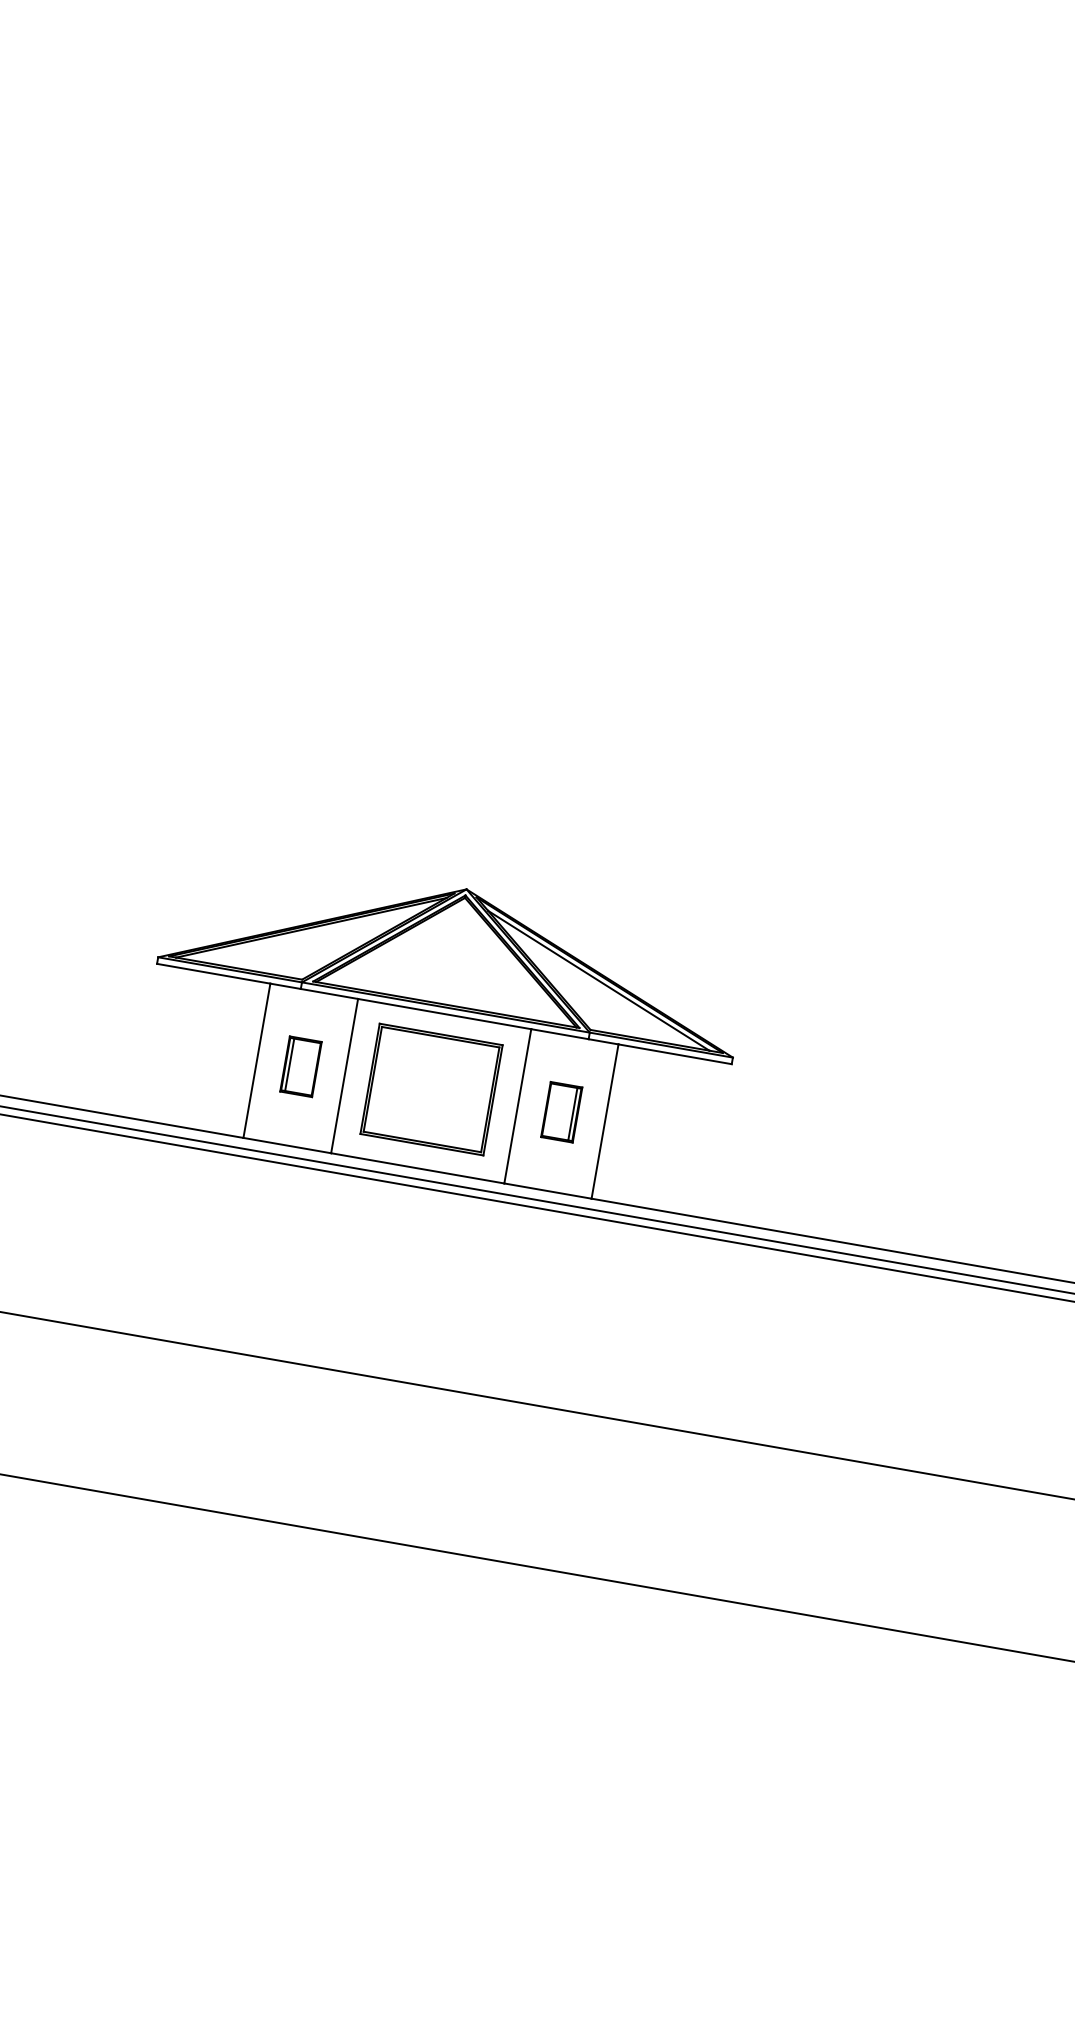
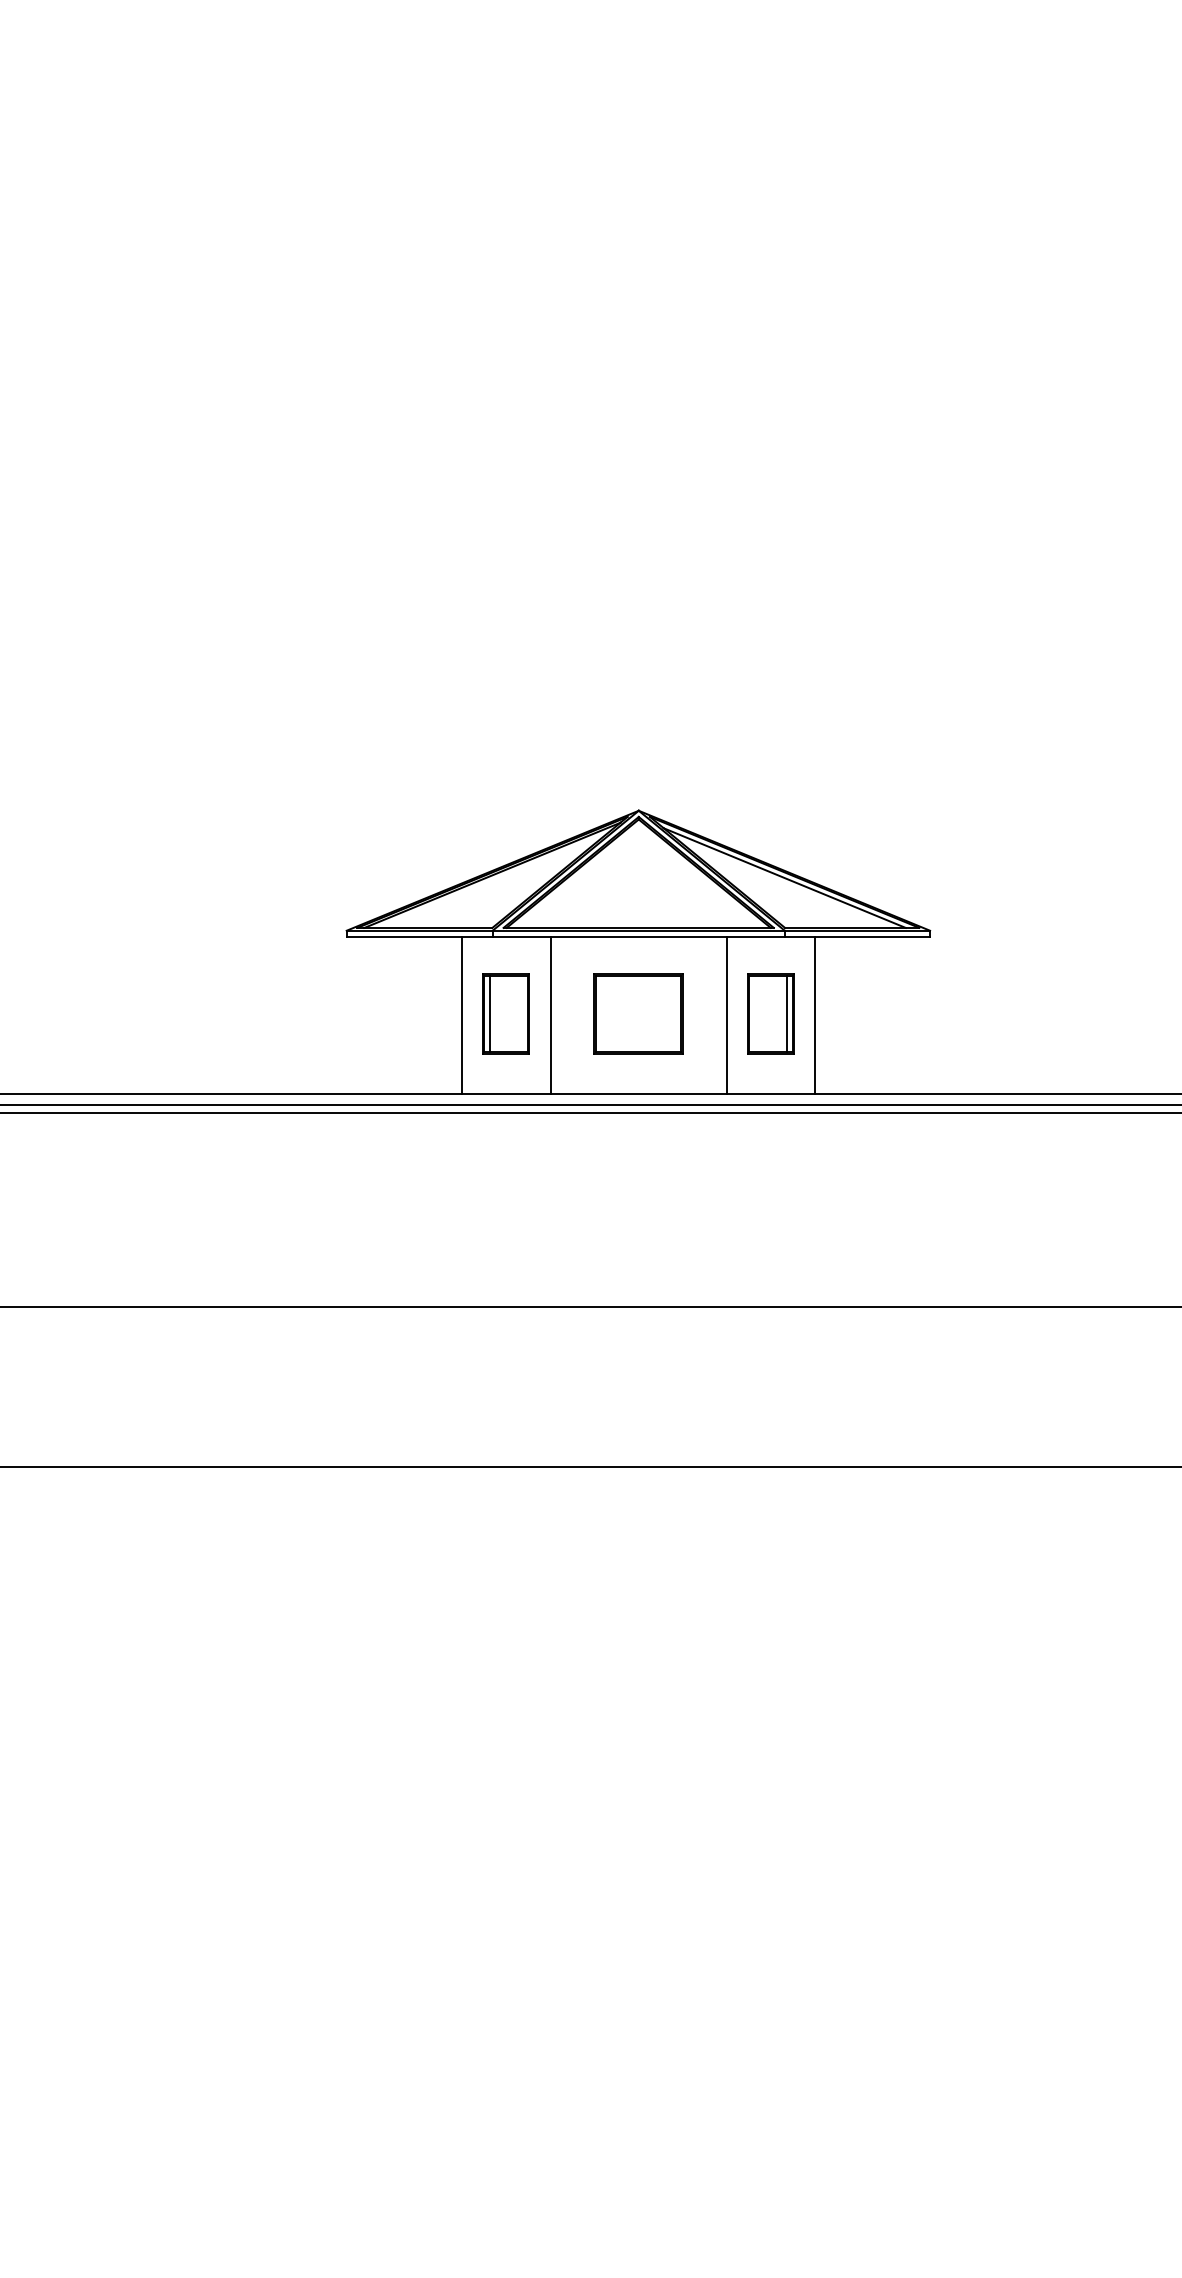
part: (300, 1066) -> (505, 1013), size x1.43
part: (431, 1089) -> (638, 1013), size x0.71
part: (561, 1111) -> (770, 1013), size x1.43

